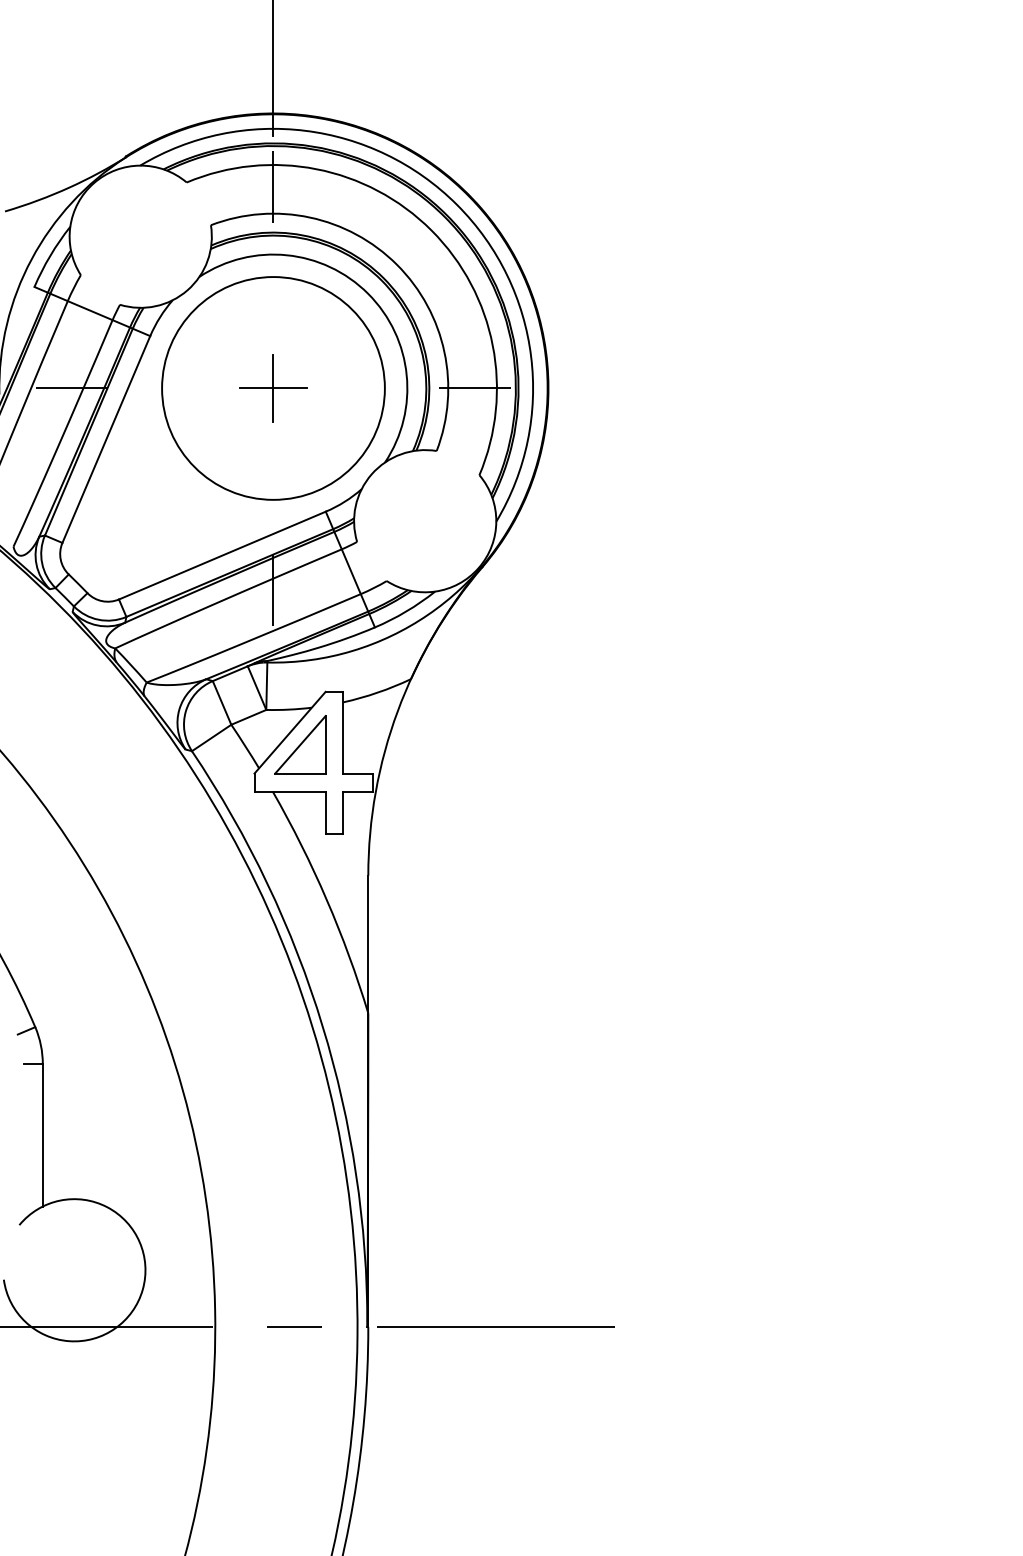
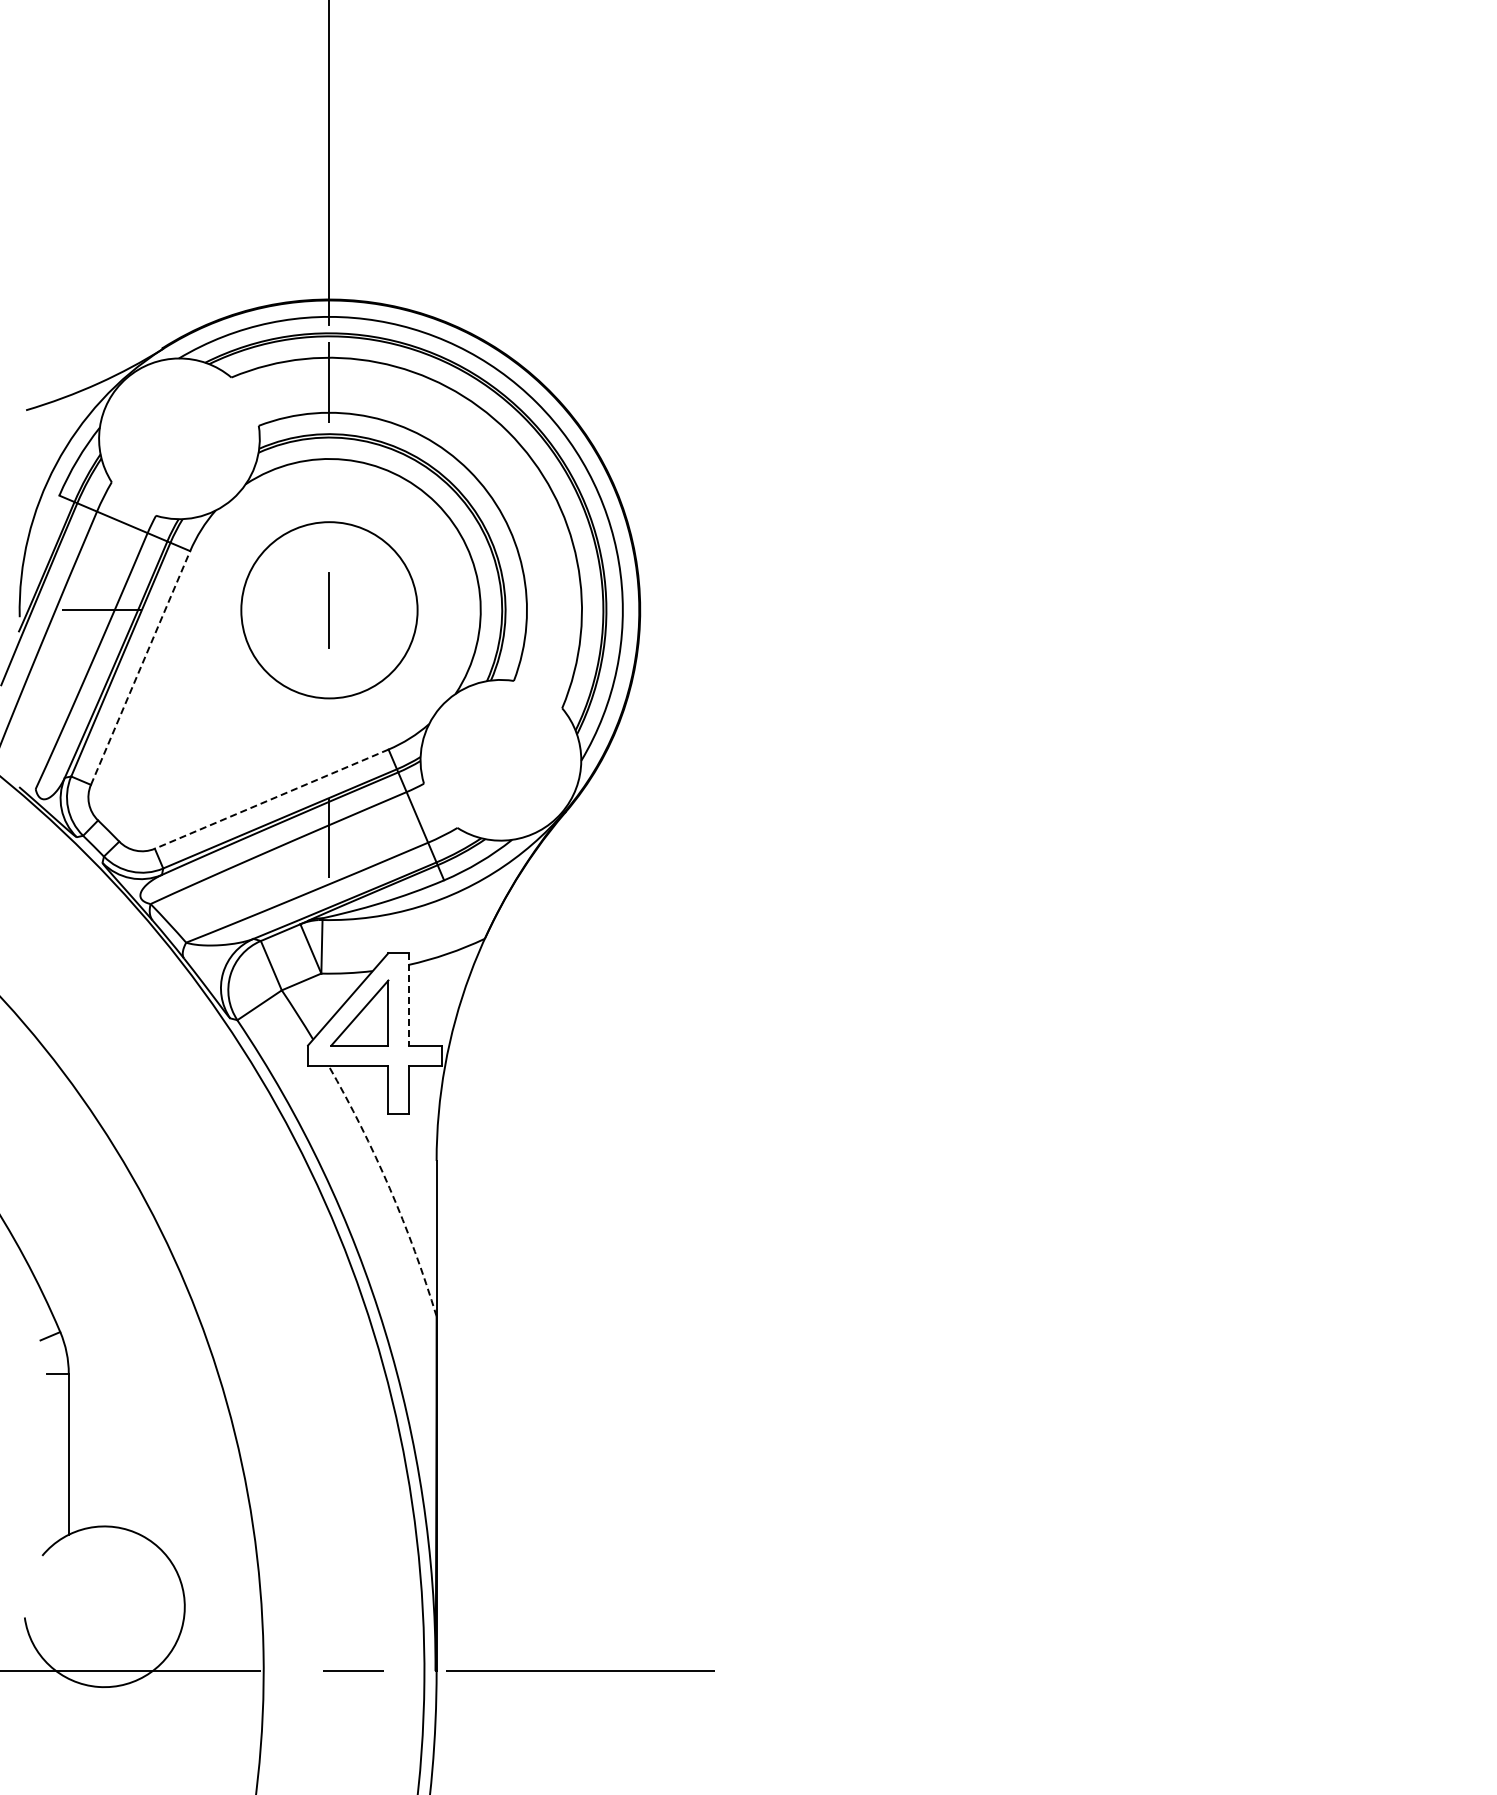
line: (272, 388) -> (328, 610), removed
circle: (273, 388) -> (329, 610), size x0.7
line: (474, 388) -> (556, 610), removed
line: (106, 439) -> (140, 668), solid -> dashed
line: (222, 555) -> (271, 799), solid -> dashed
line: (343, 732) -> (408, 999), solid -> dashed
arc: (326, 900) -> (389, 1188), solid -> dashed

